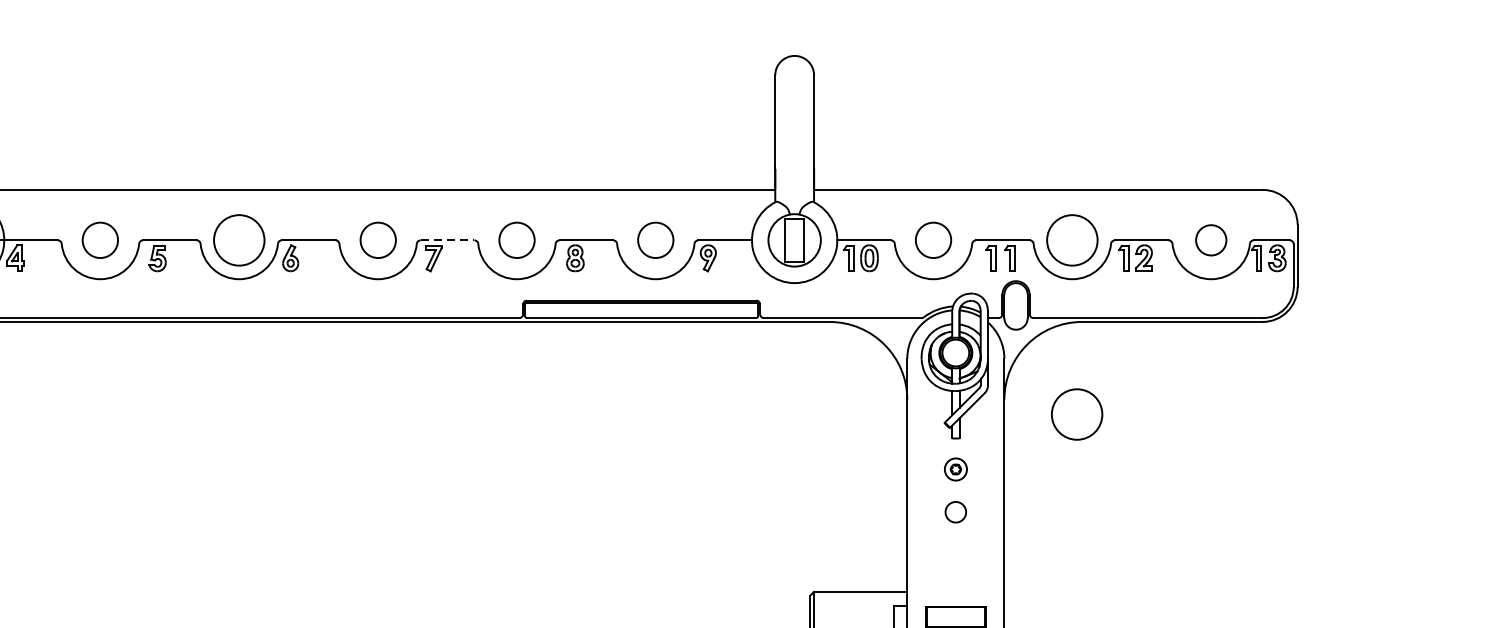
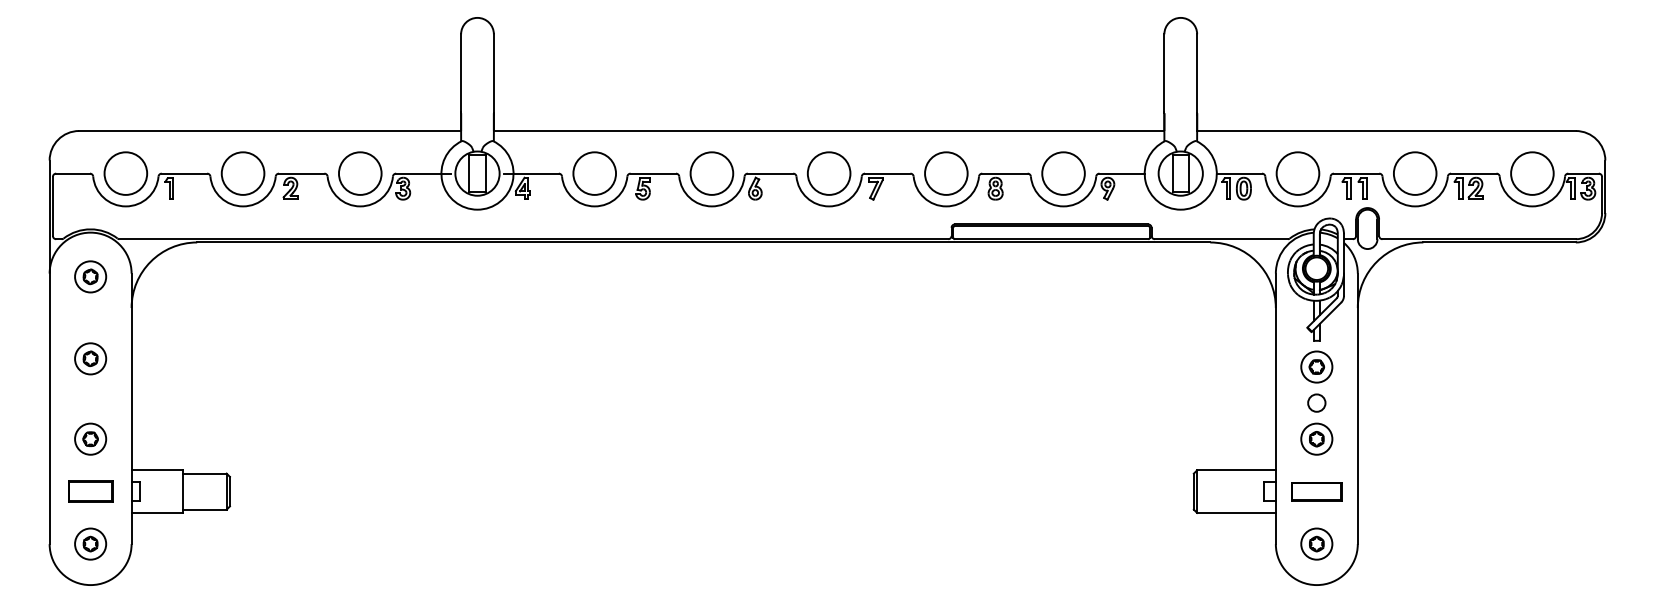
circle: (100, 240) -> (594, 173), size x1.43
circle: (378, 240) -> (829, 173), size x1.43
line: (447, 240) -> (887, 173), dashed -> solid
circle: (517, 240) -> (946, 173), size x1.43
circle: (655, 240) -> (1063, 173), size x1.43
circle: (932, 240) -> (1297, 173), size x1.43
circle: (1211, 240) -> (1532, 173), size x1.67
circle: (1077, 414) -> (1419, 320), removed
part: (955, 468) -> (1316, 366), size x1.67
part: (955, 554) -> (1316, 438), added

